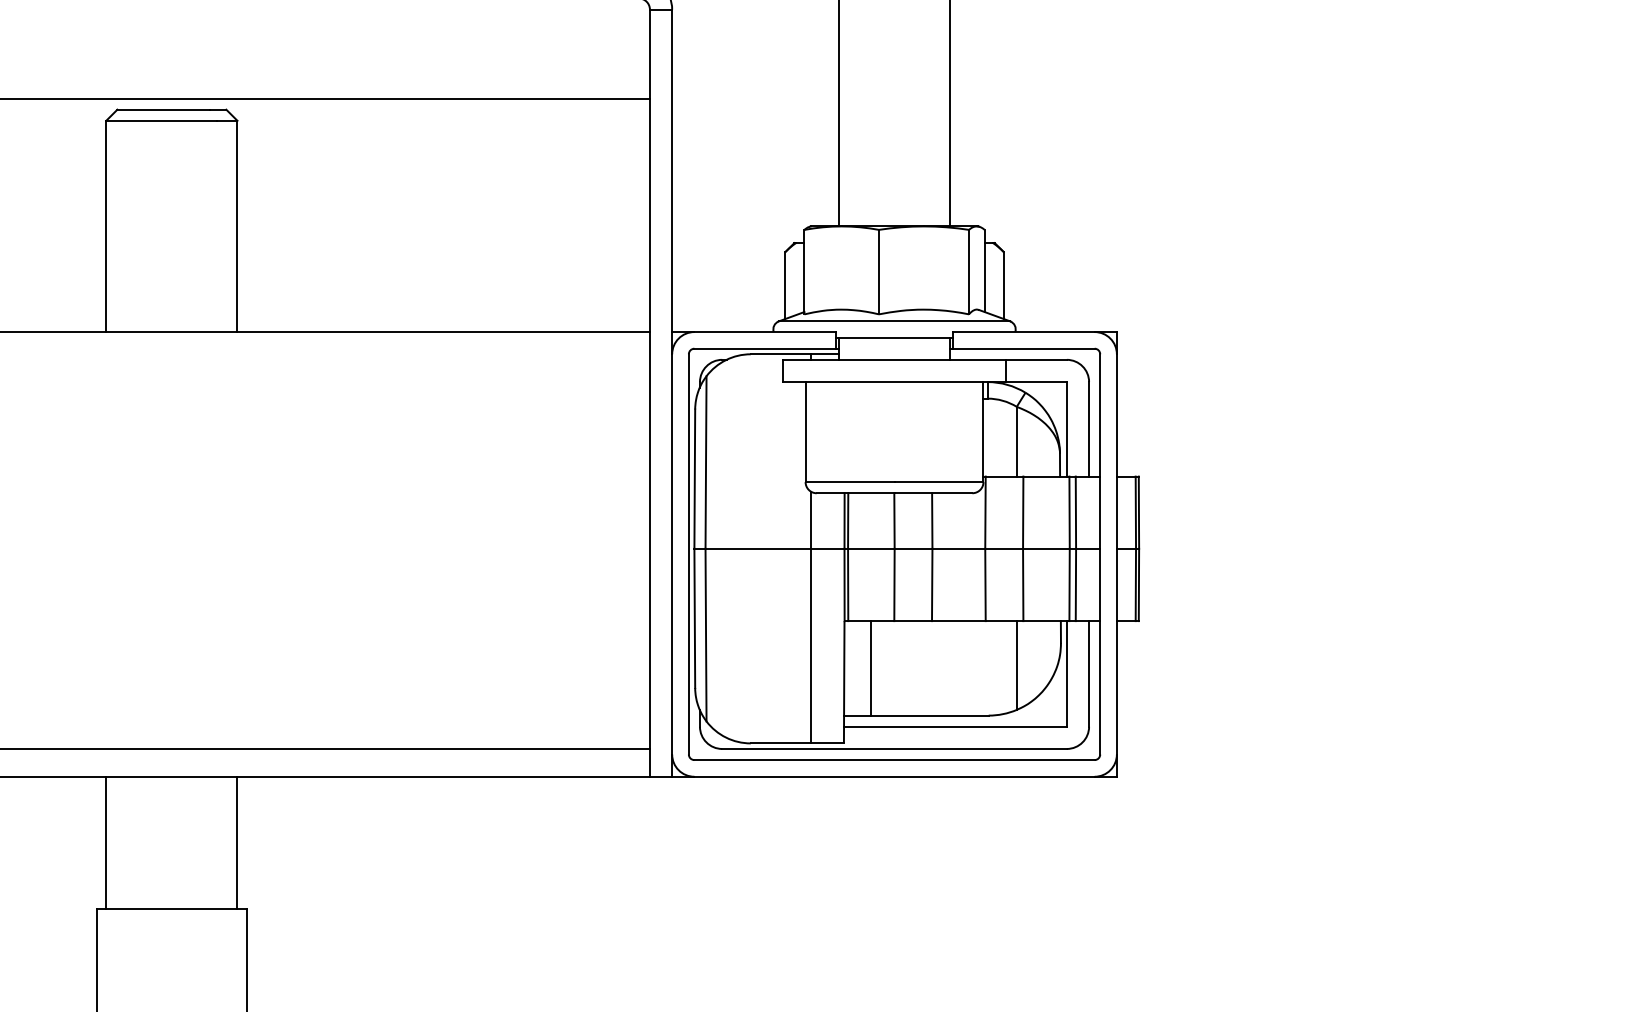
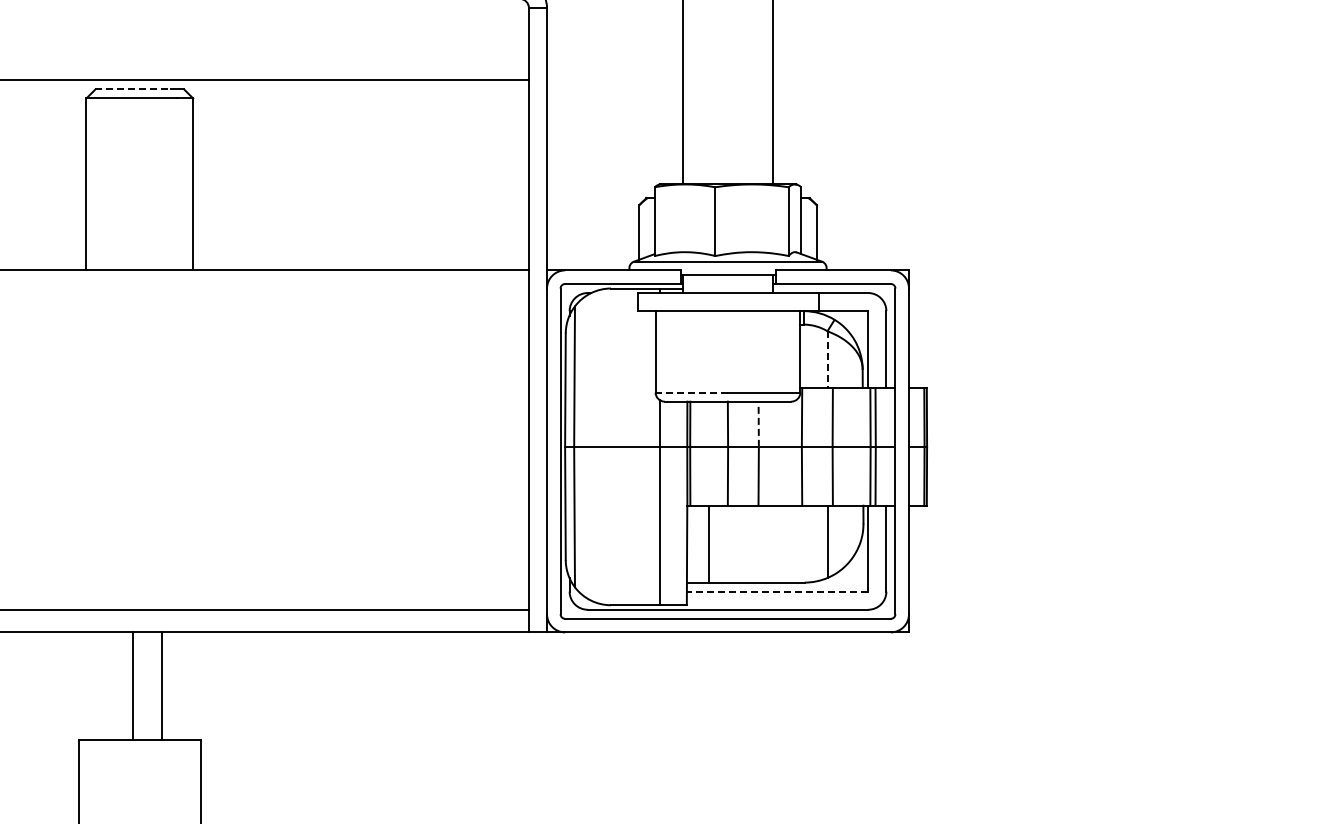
line: (162, 109) -> (132, 89), solid -> dashed
line: (1016, 442) -> (827, 360), solid -> dashed
line: (849, 482) -> (691, 392), solid -> dashed
line: (931, 521) -> (758, 424), solid -> dashed
line: (955, 726) -> (777, 591), solid -> dashed
line: (106, 842) -> (133, 685), moved
line: (237, 842) -> (162, 685), moved

